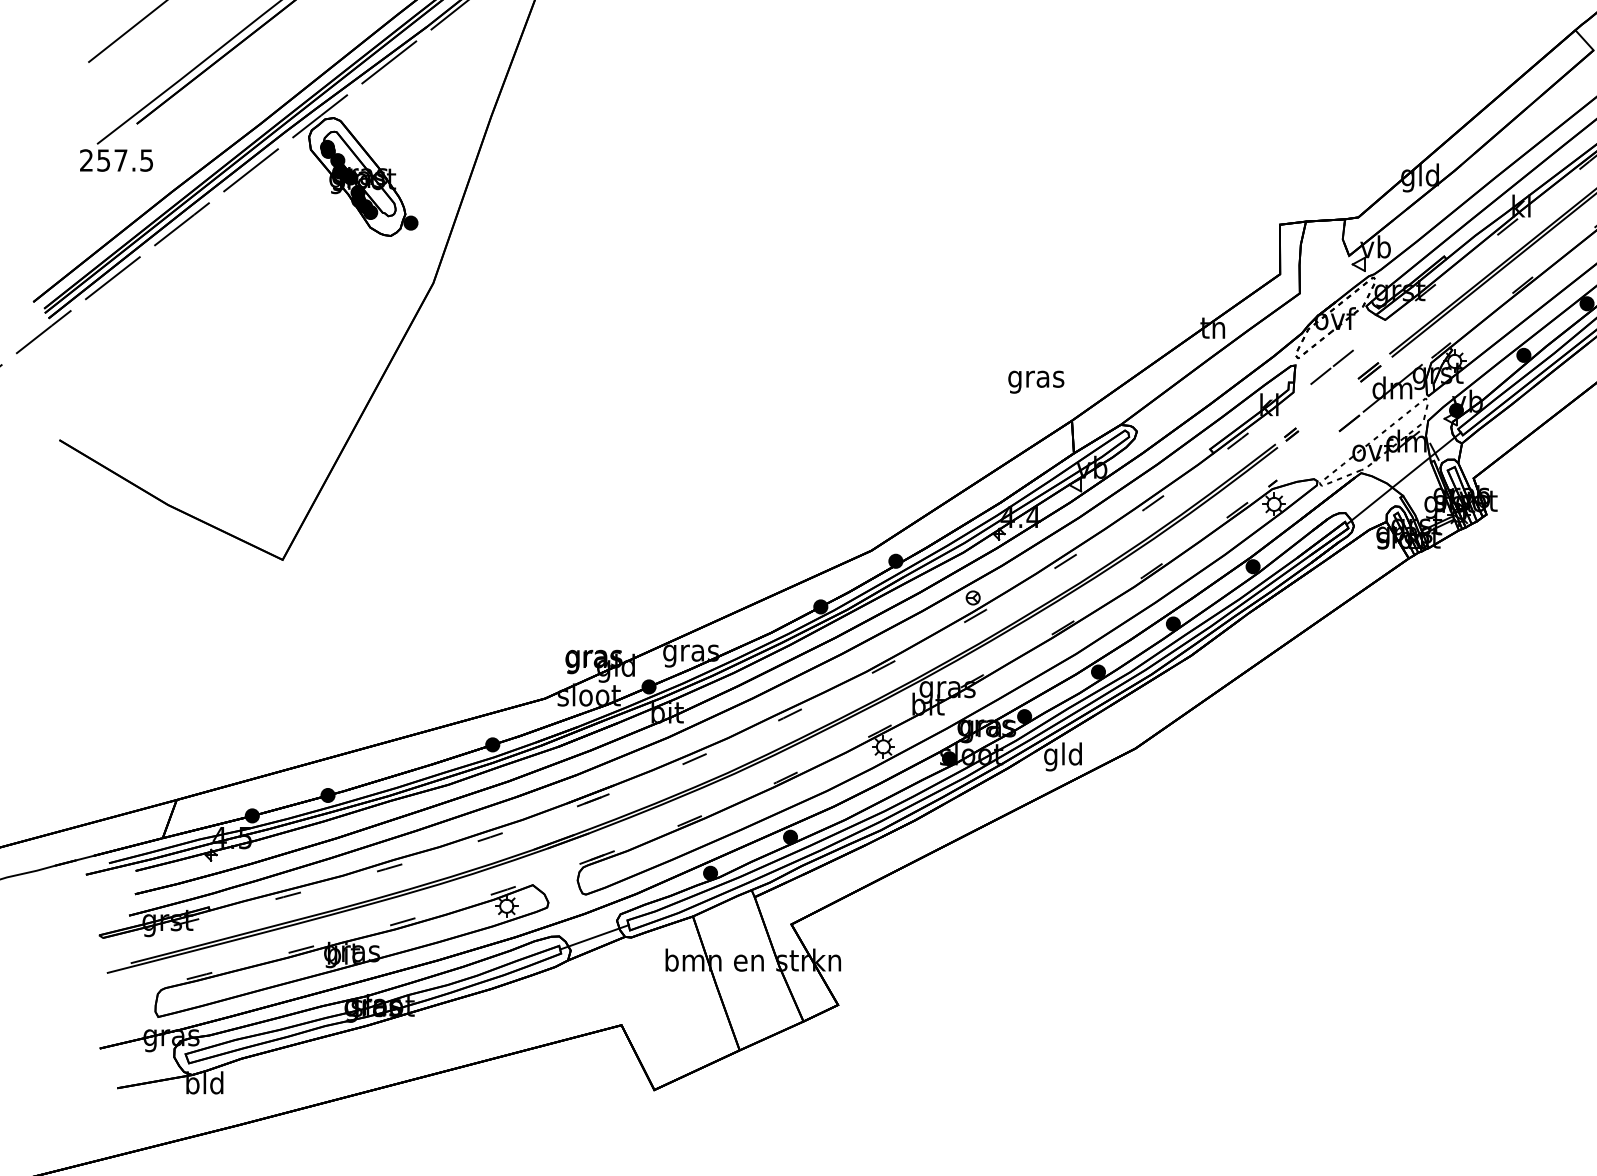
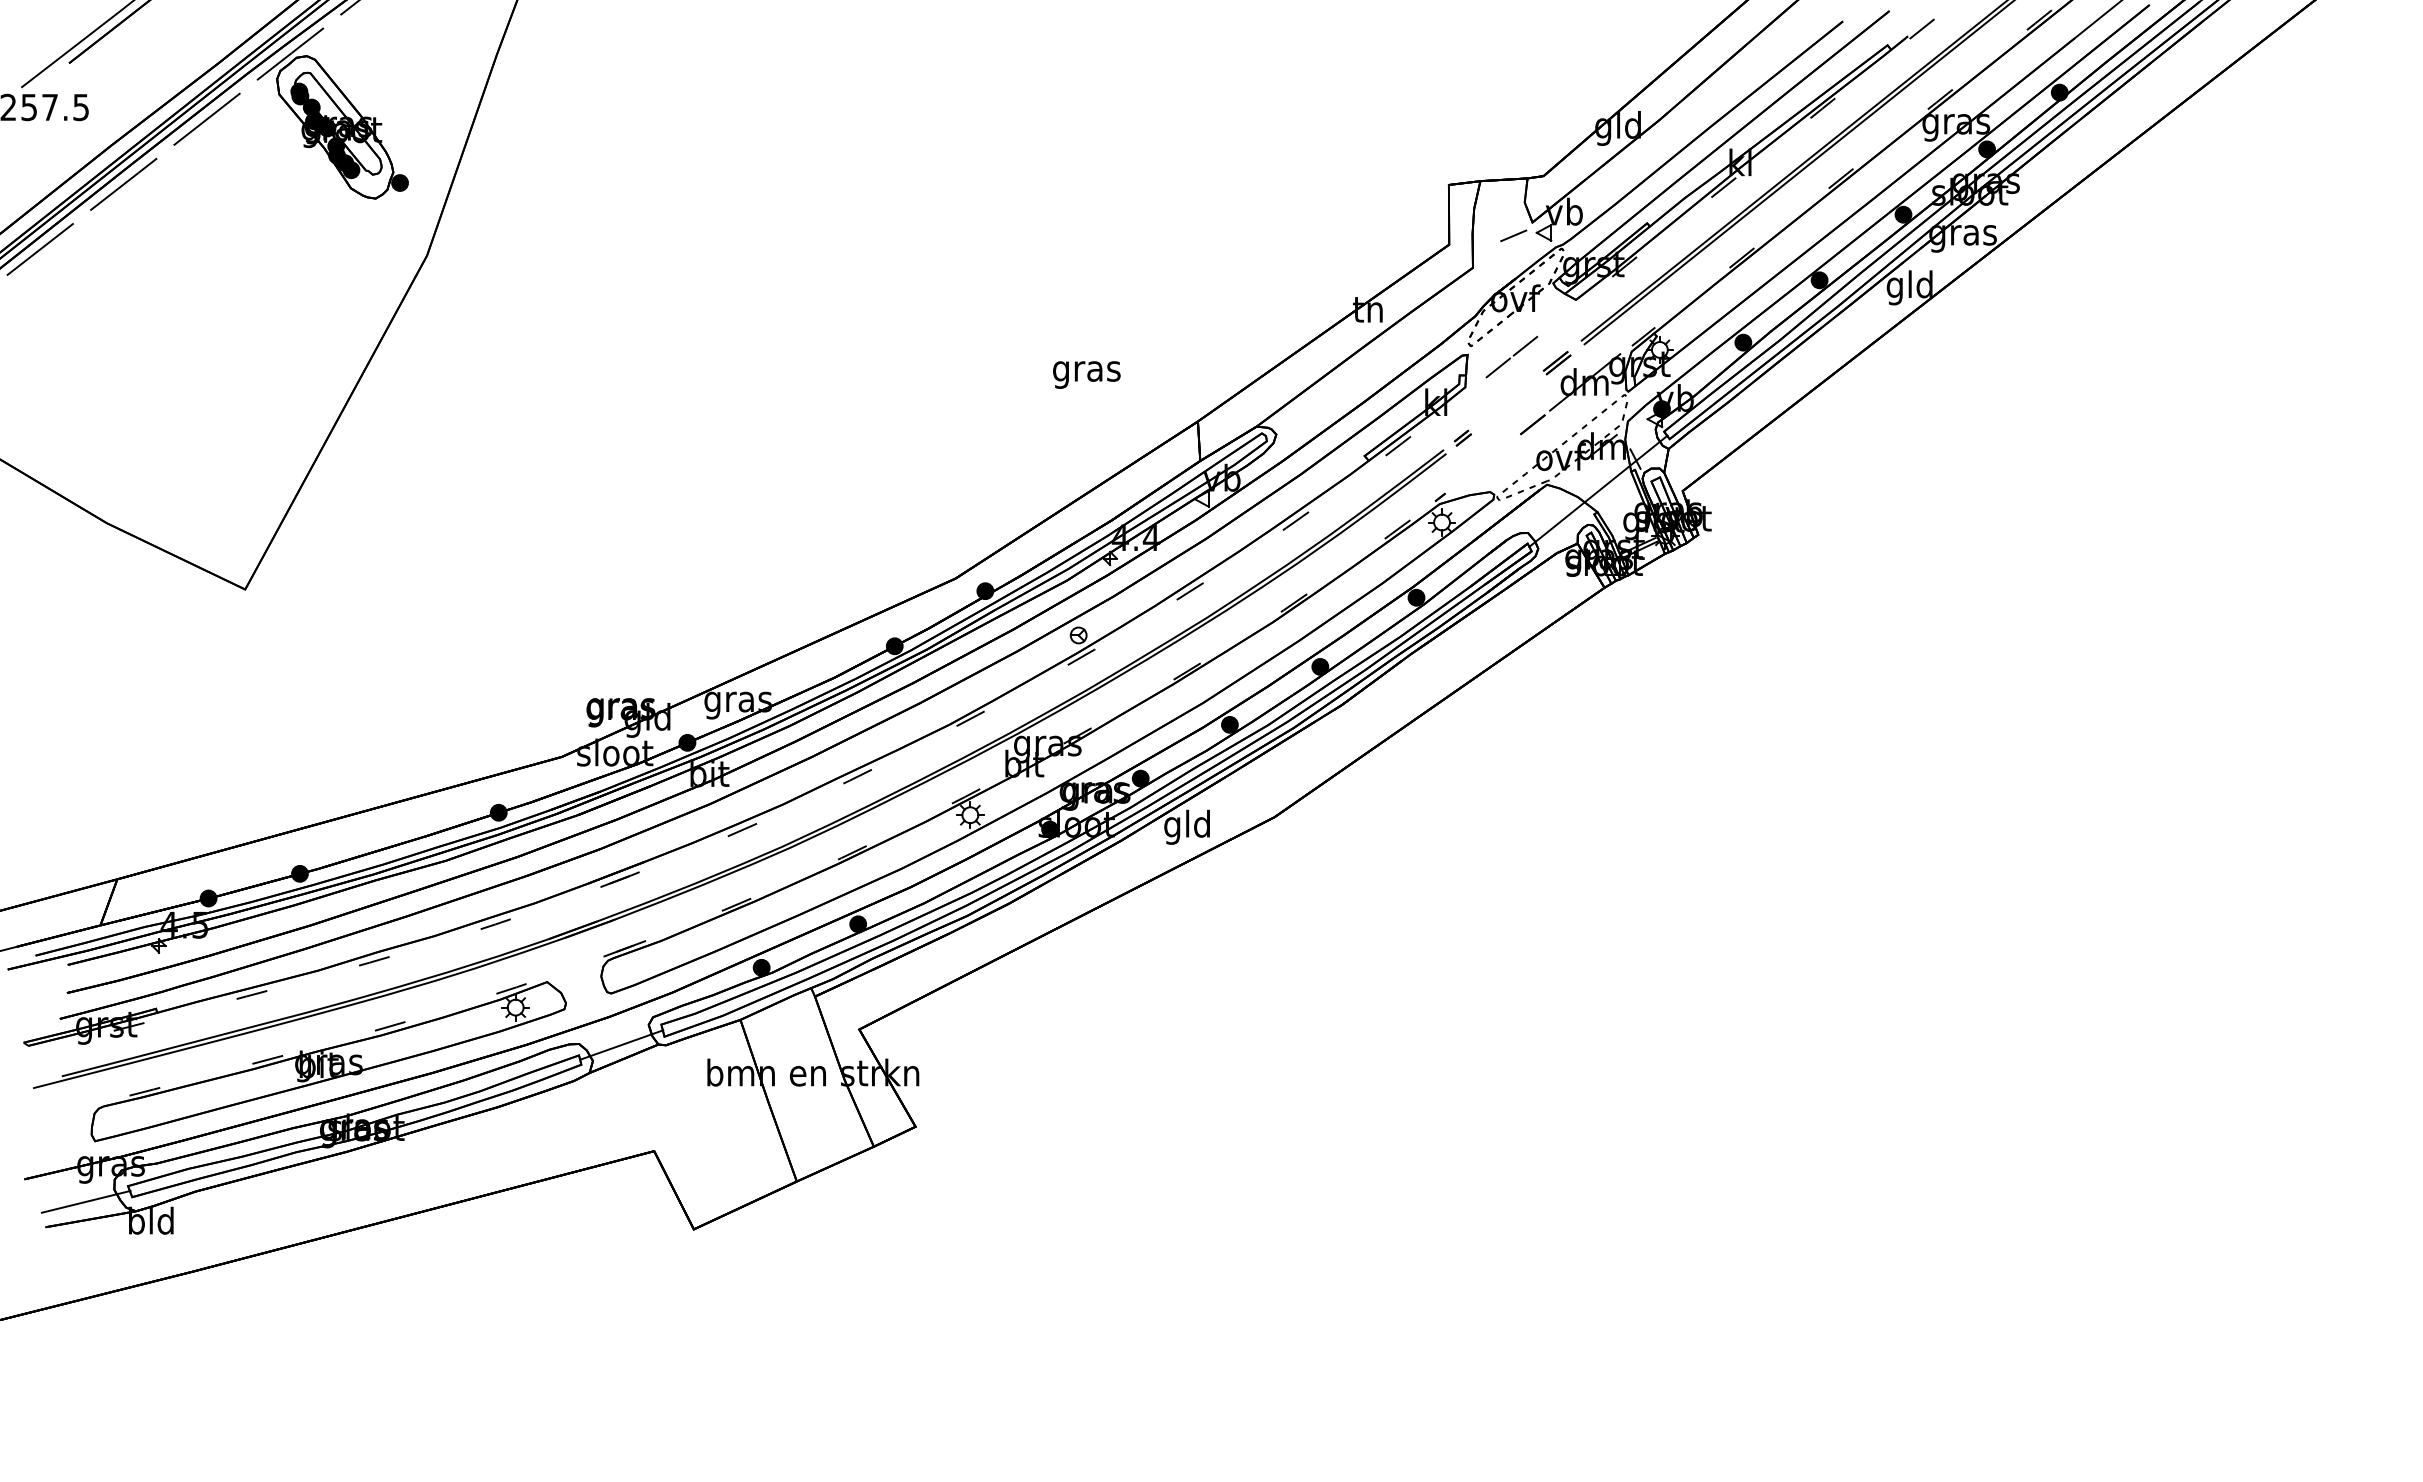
line: (1333, 266) -> (1513, 235), added
text: (1036, 381) -> (1086, 374), moved
line: (150, 1066) -> (85, 1201), added

